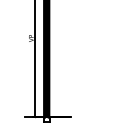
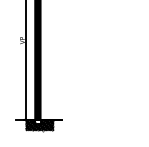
hatch: (48, 122) -> (39, 124), added

